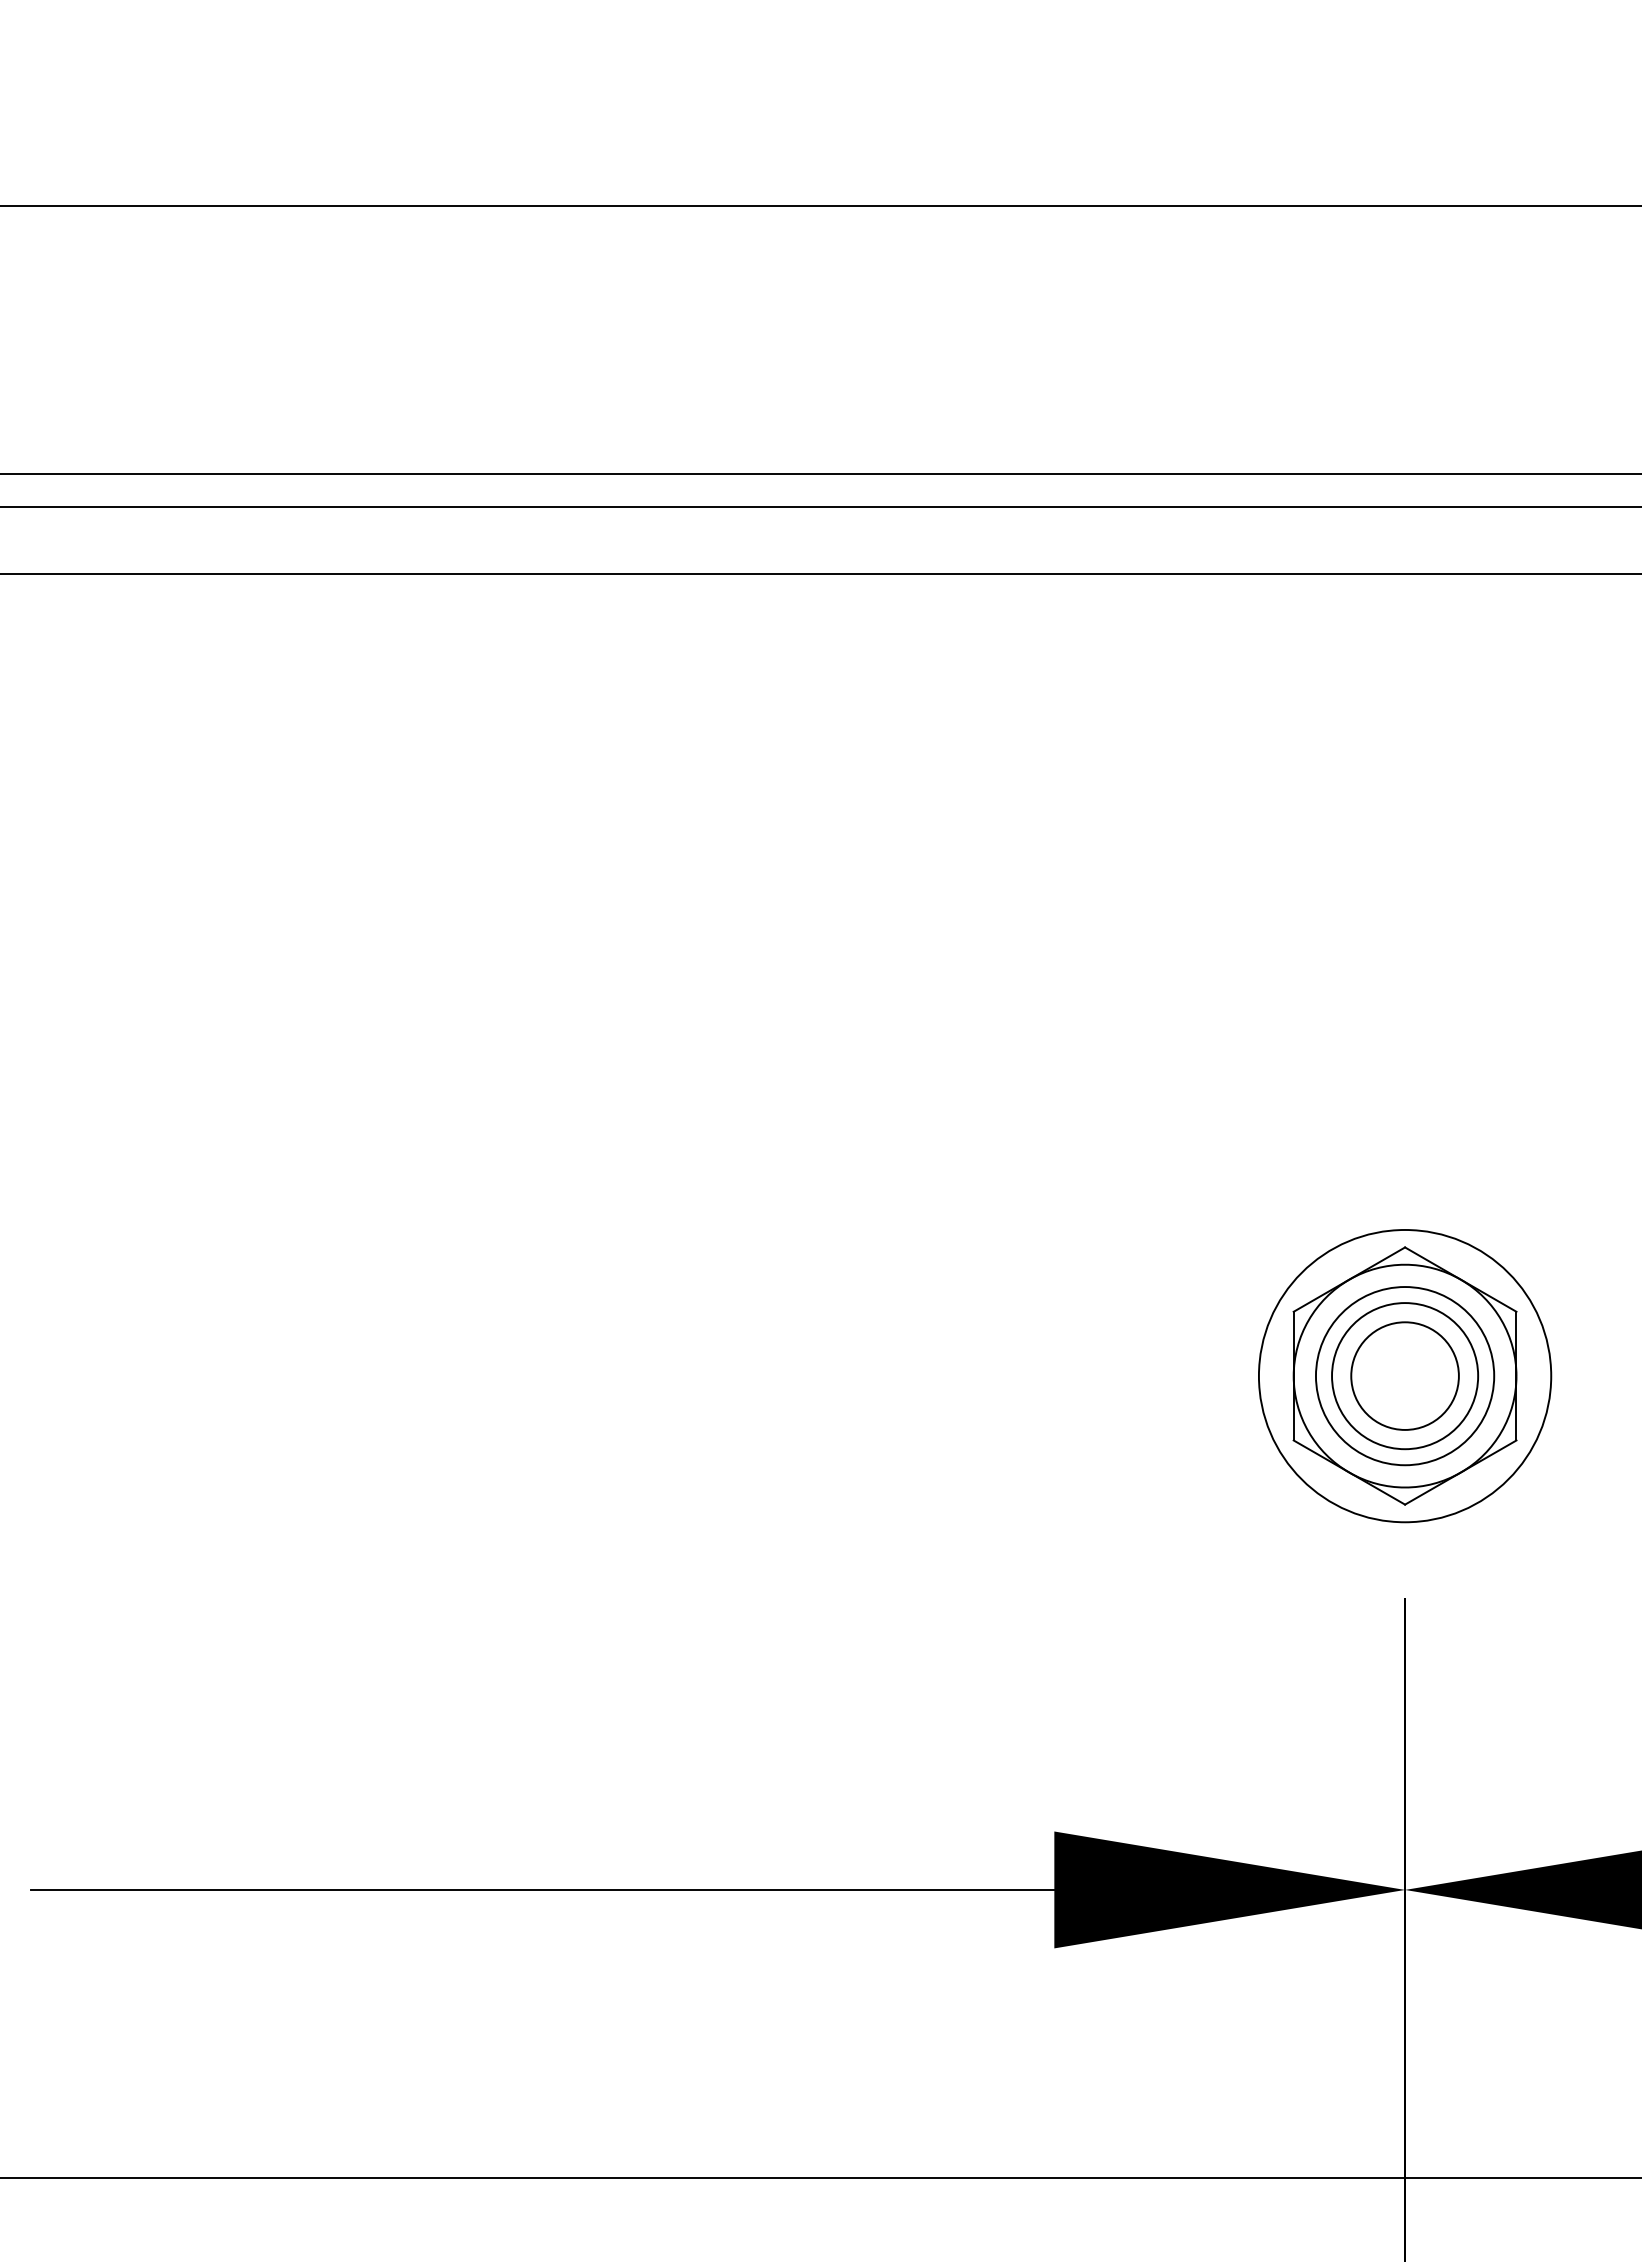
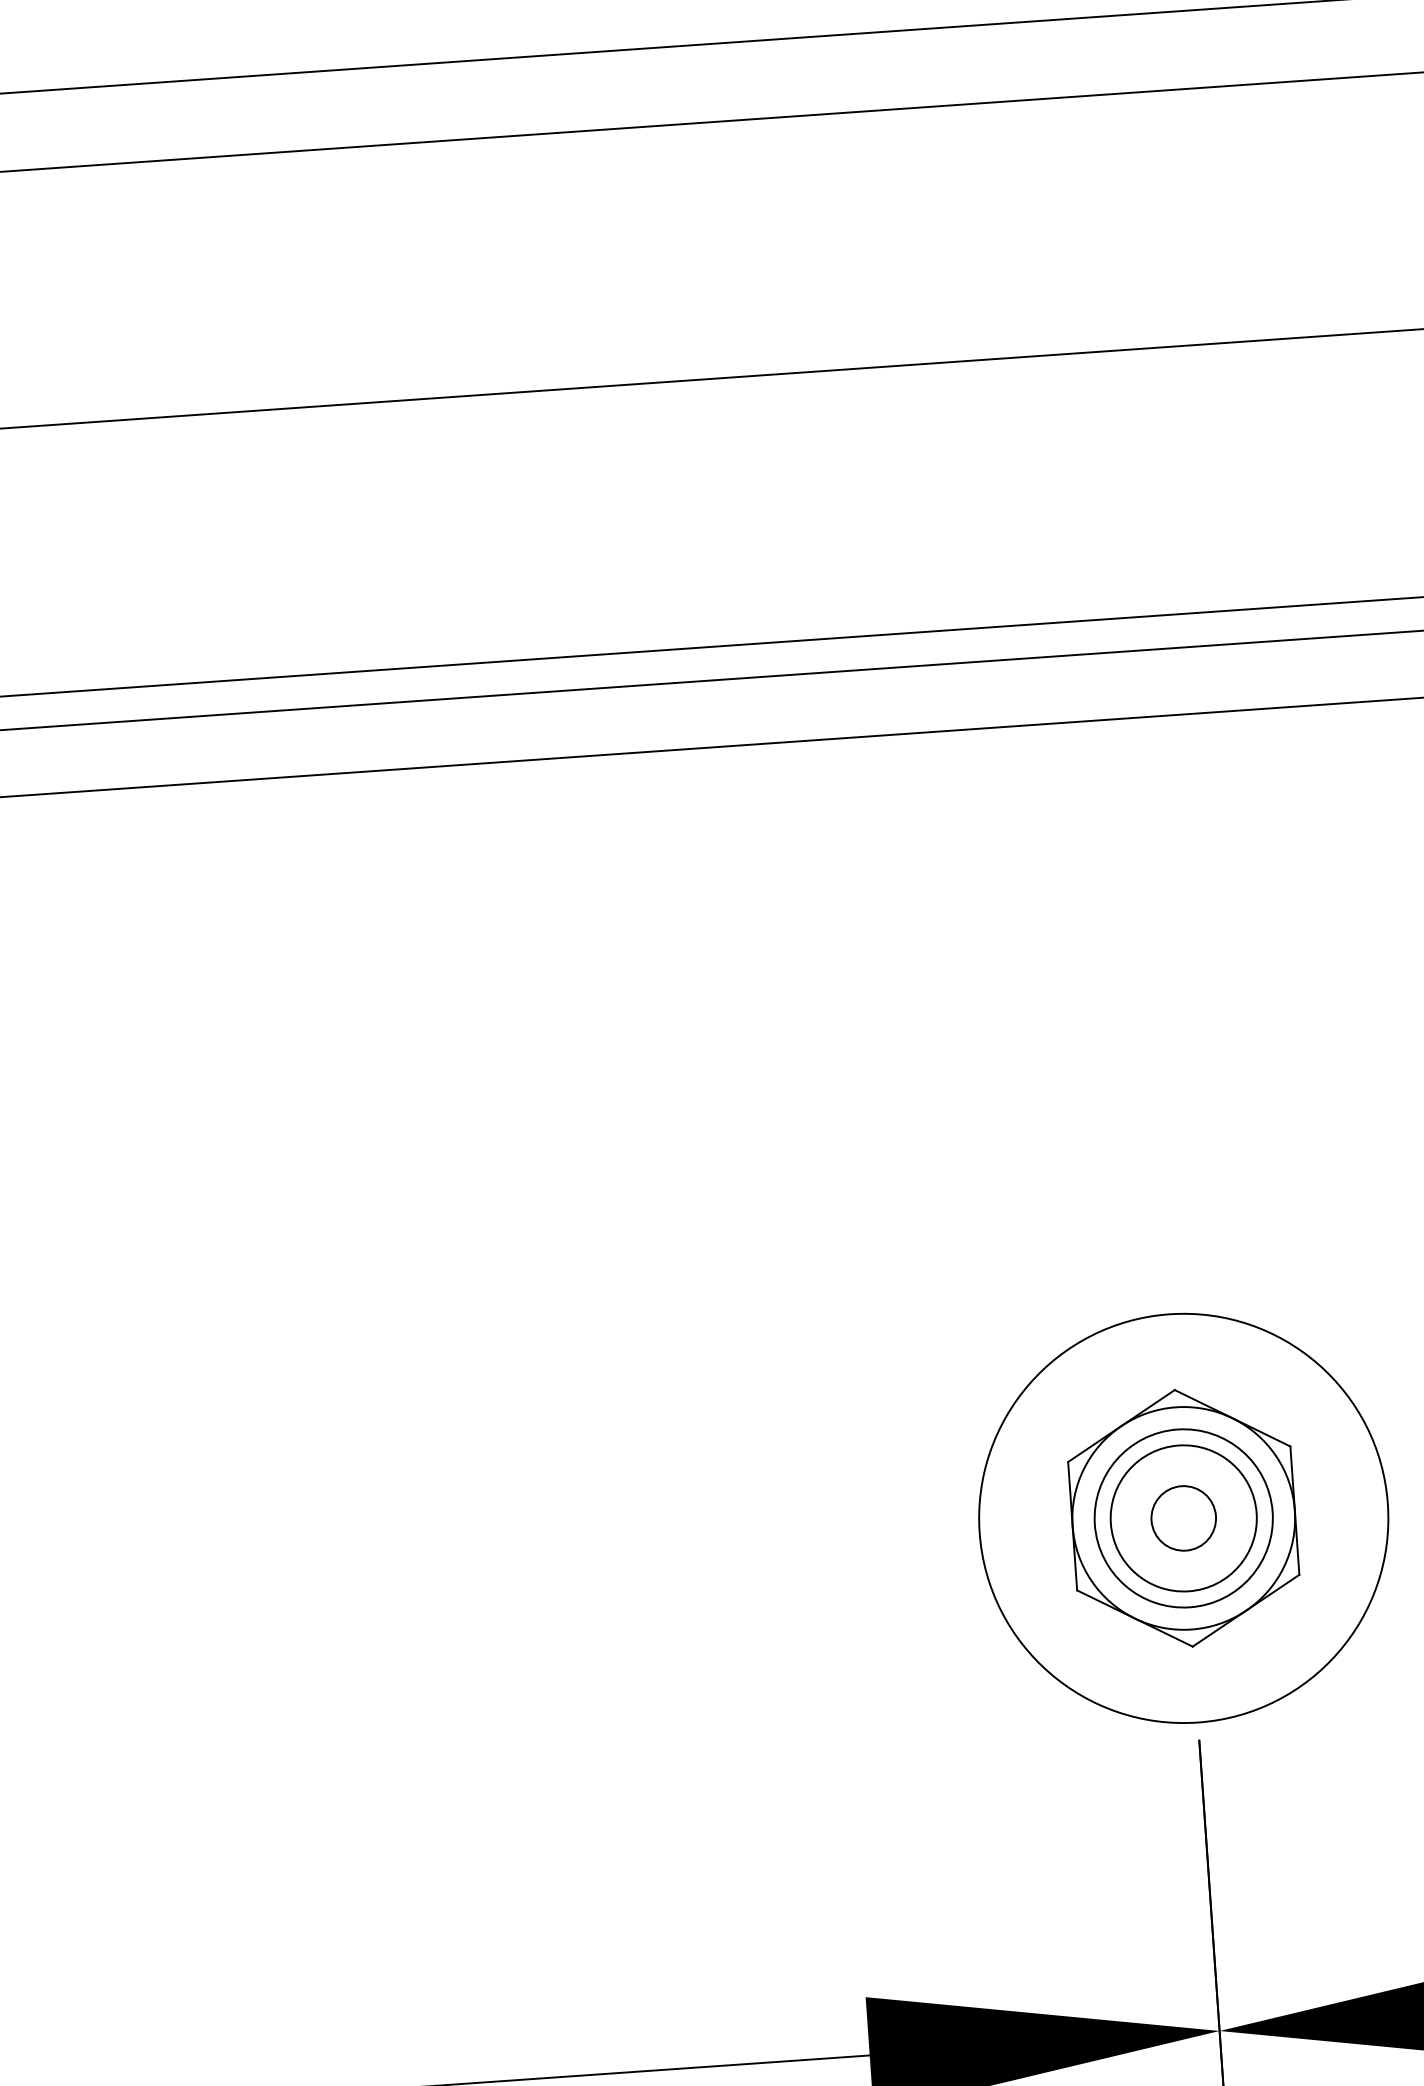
circle: (1404, 1375) -> (1183, 1517), size x0.6
circle: (1404, 1375) -> (1183, 1517), size x1.4

